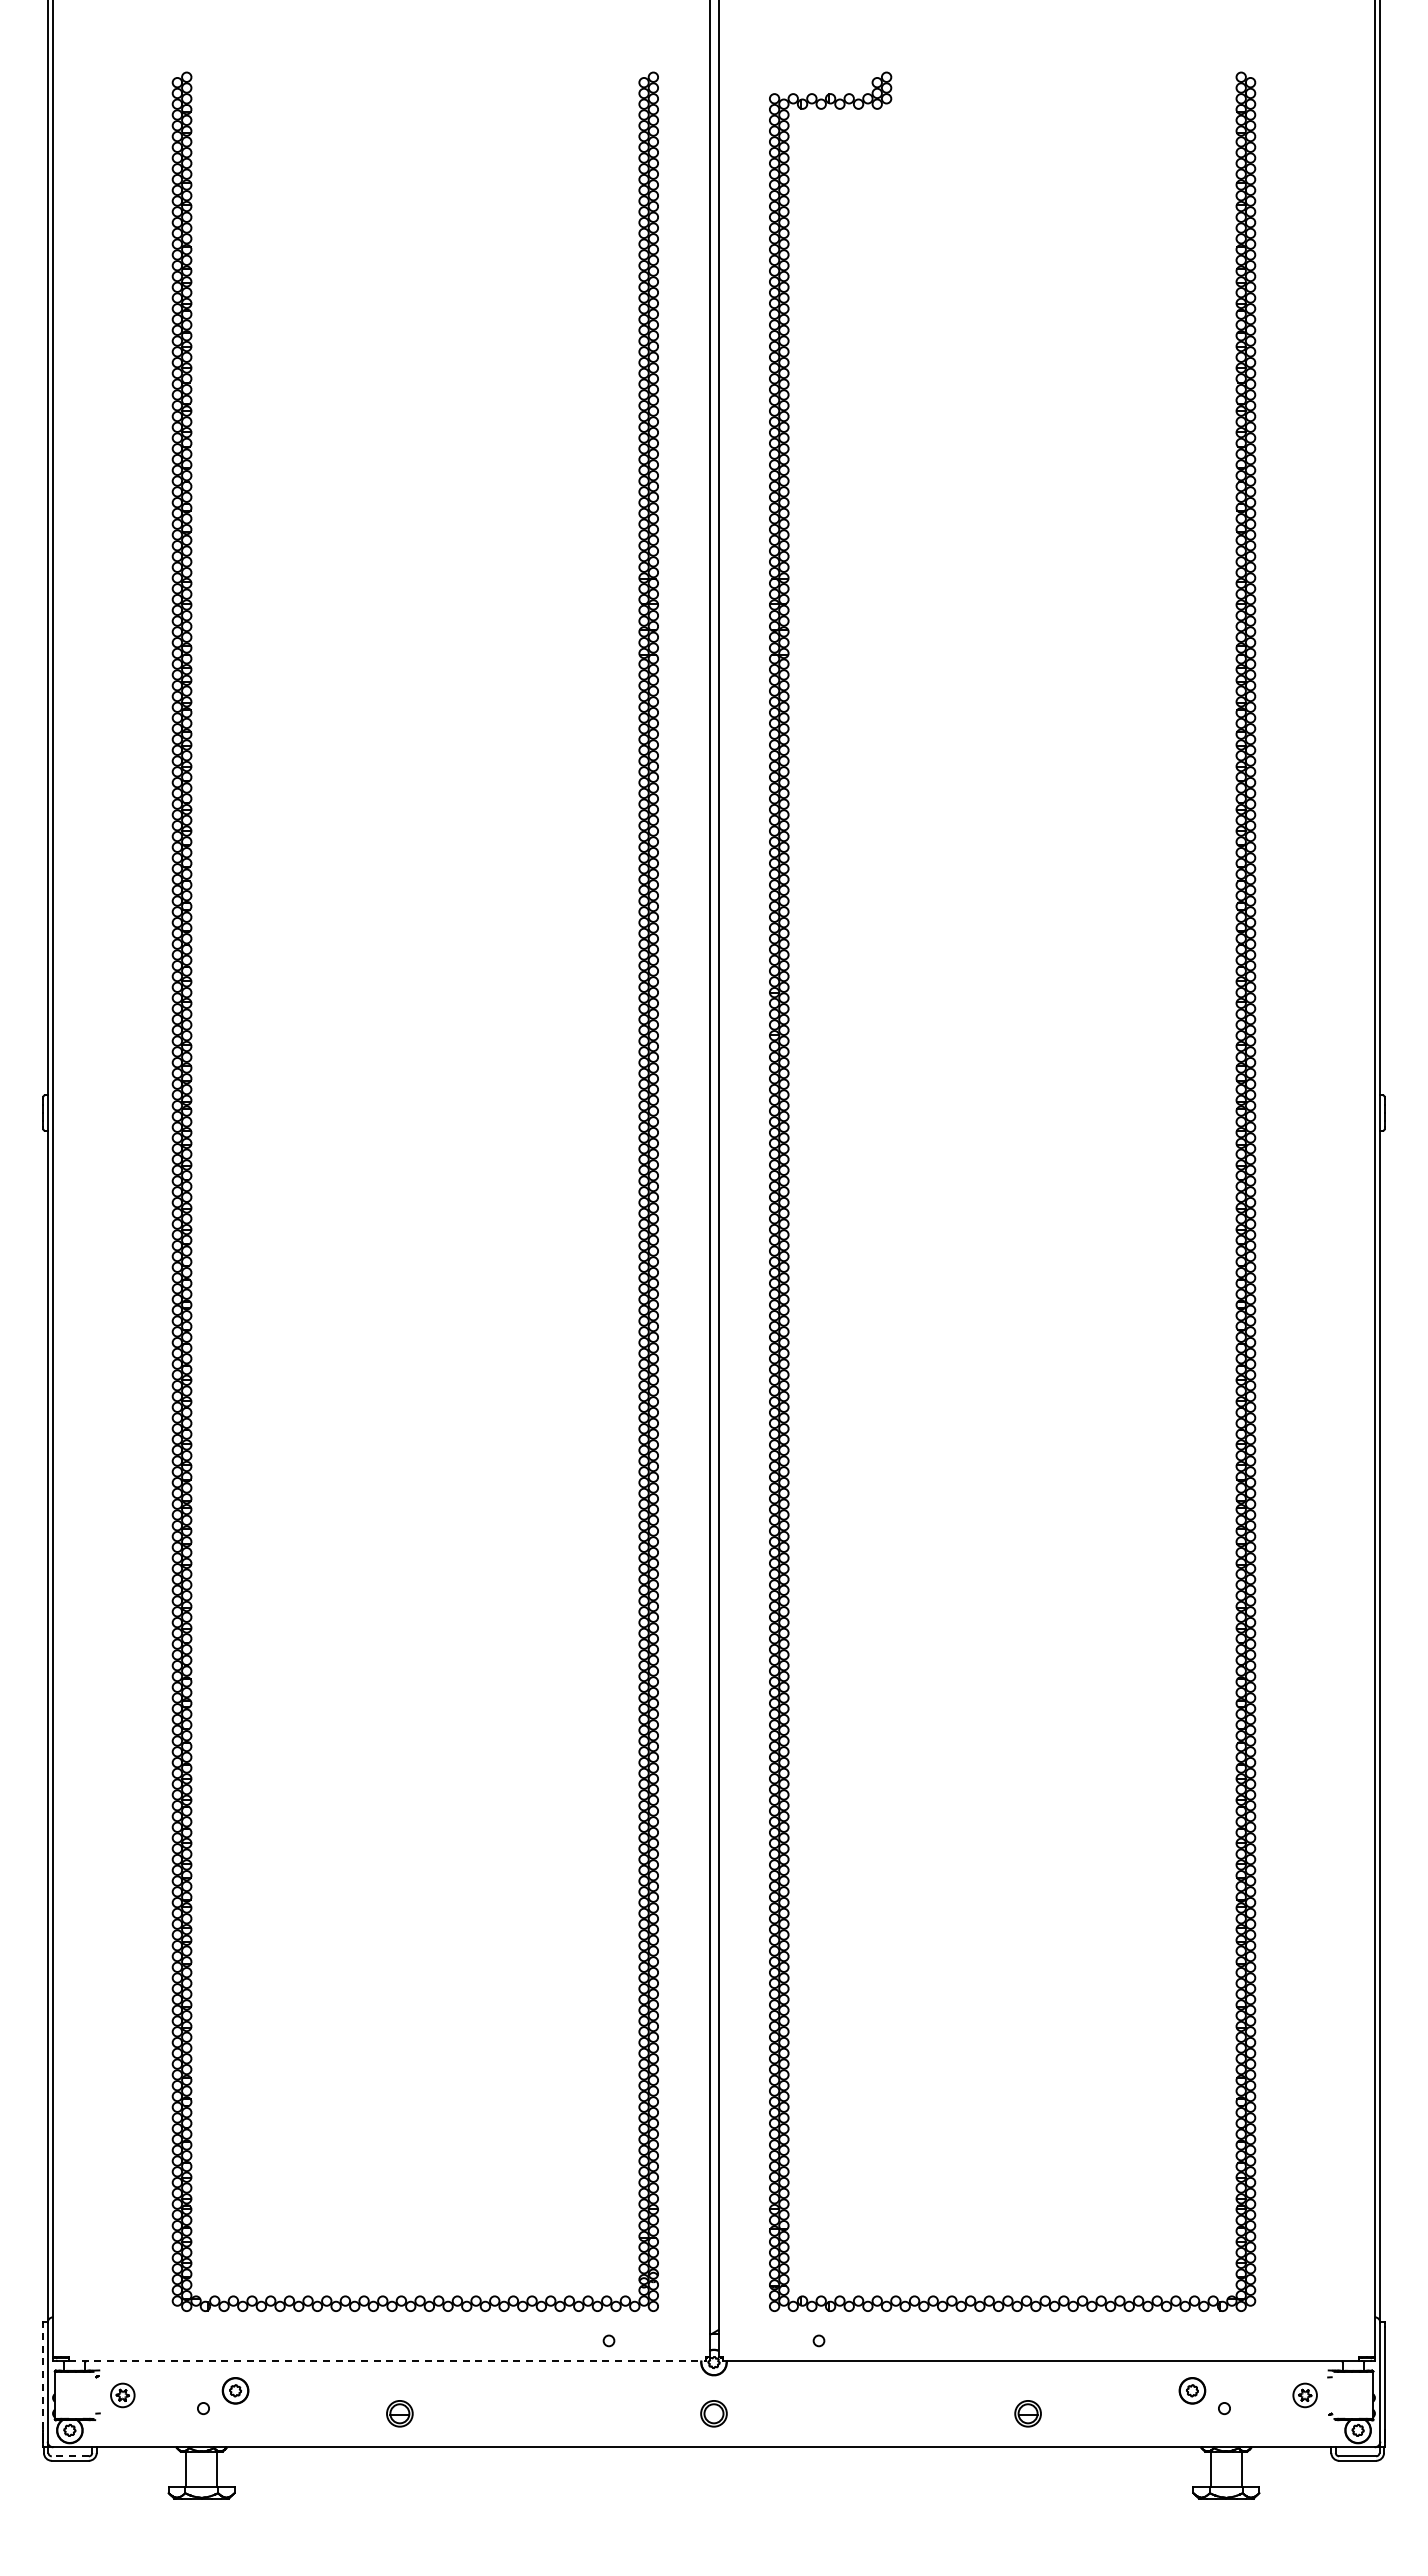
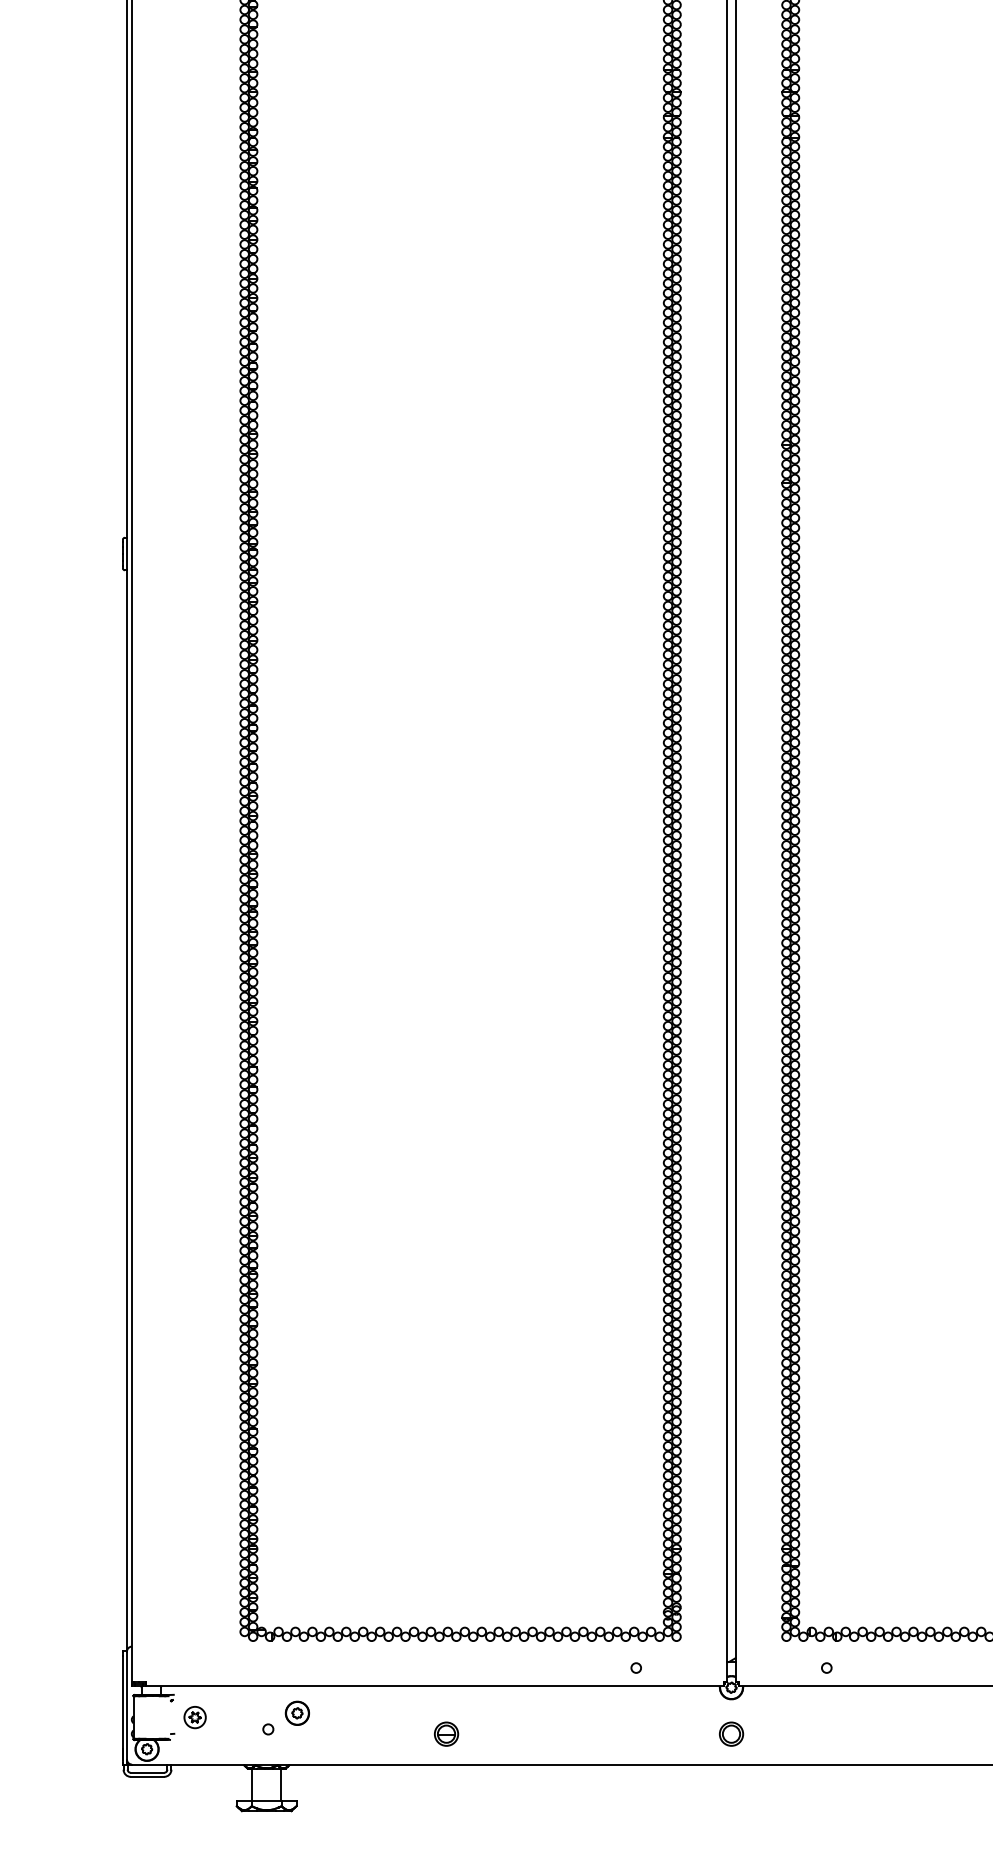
line: (387, 2360) -> (435, 1685), dashed -> solid
line: (43, 2383) -> (123, 1706), dashed -> solid
line: (70, 2456) -> (147, 1772), dashed -> solid

